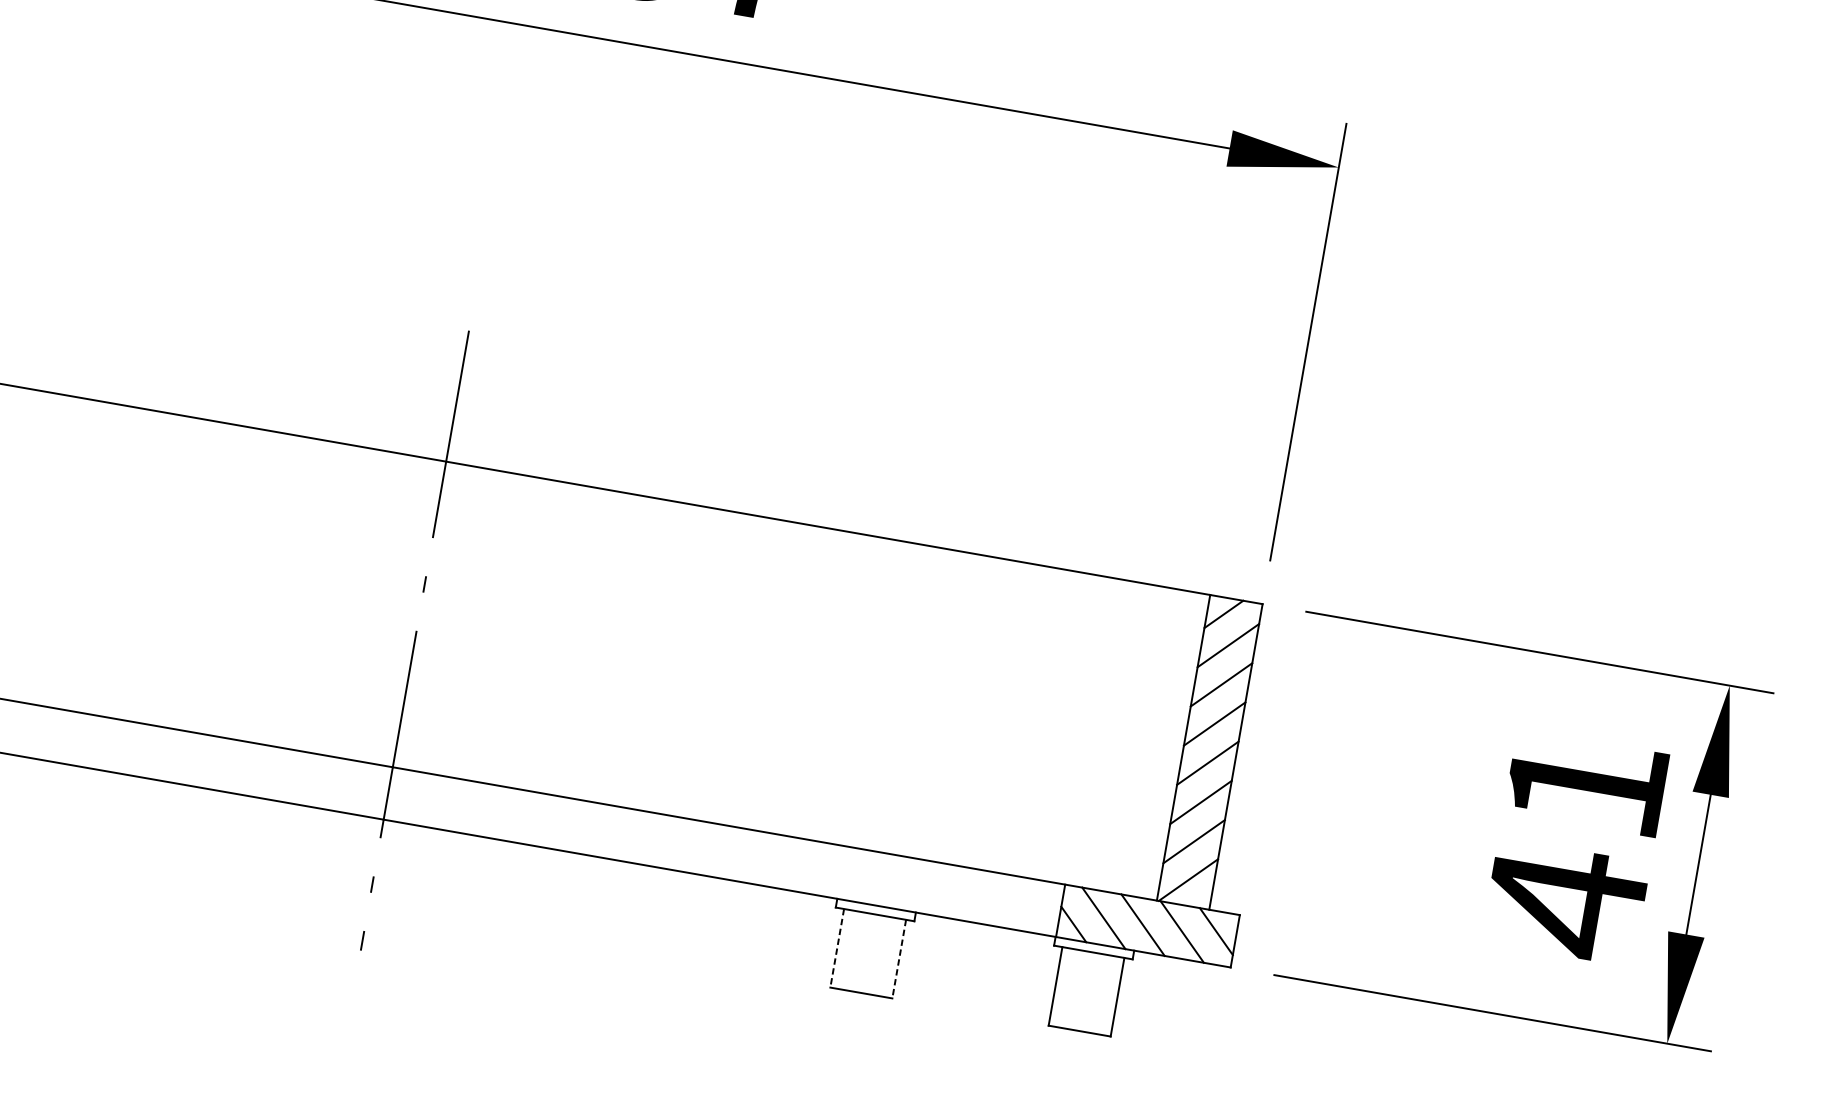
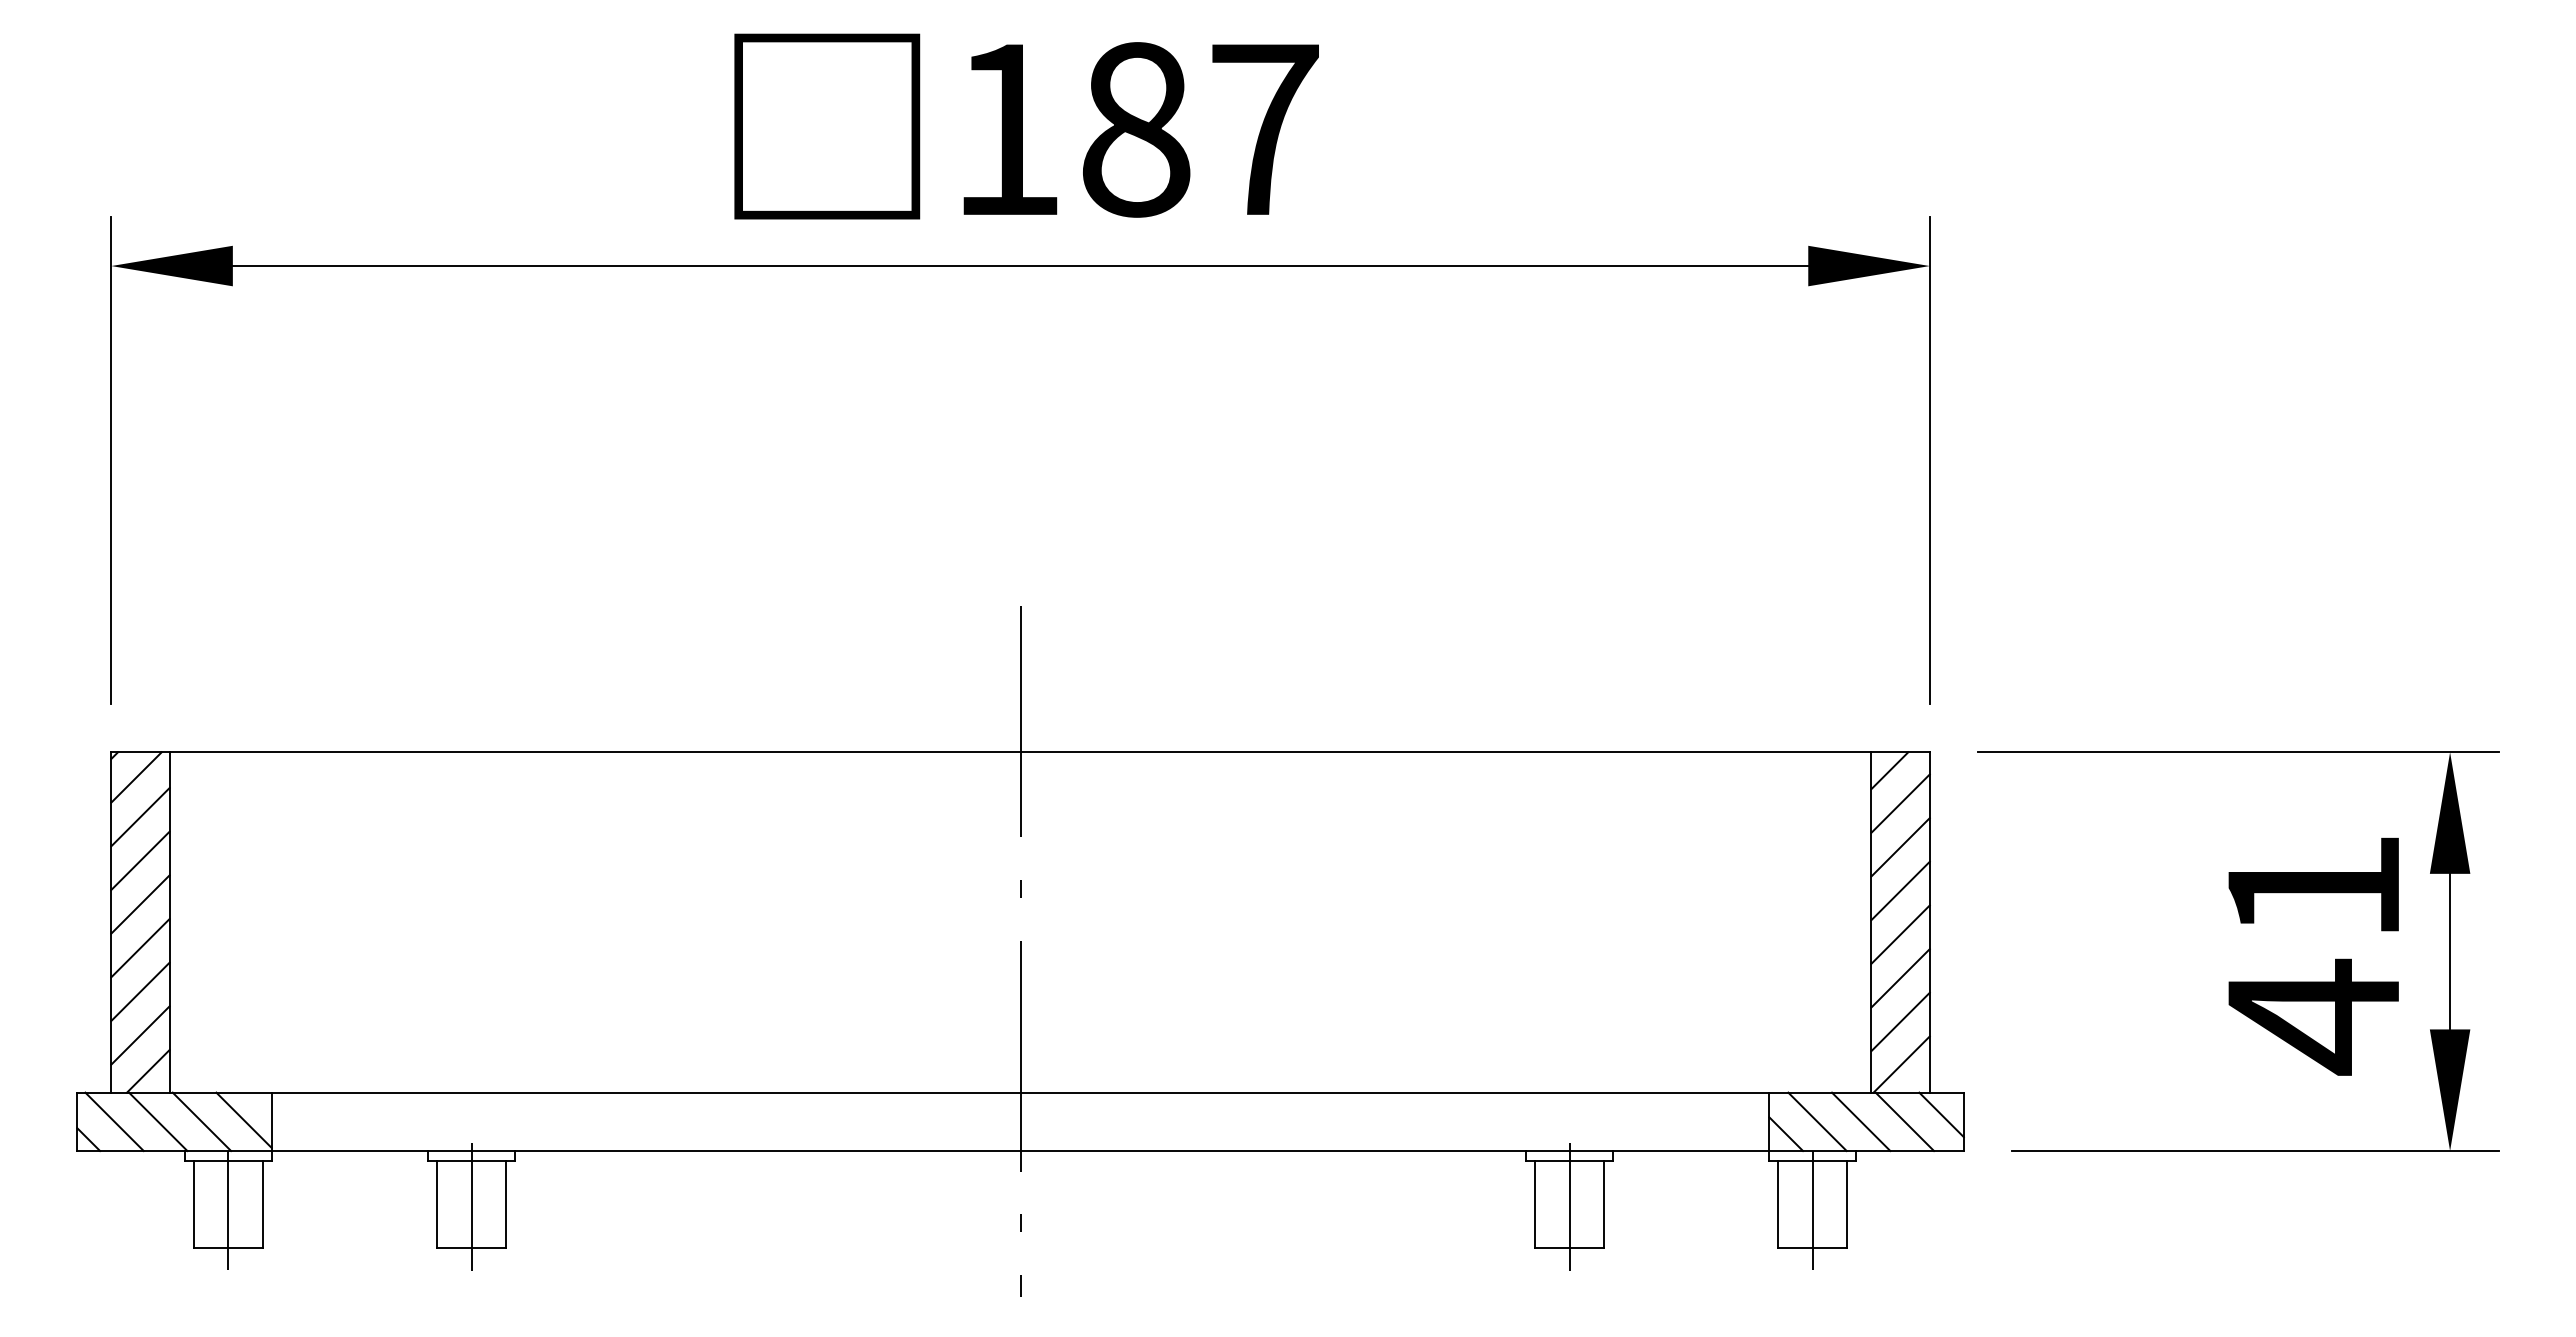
line: (837, 948) -> (1535, 1204), dashed -> solid
line: (867, 955) -> (1569, 1206), added
line: (899, 959) -> (1604, 1204), dashed -> solid
line: (1086, 997) -> (1813, 1210), added

